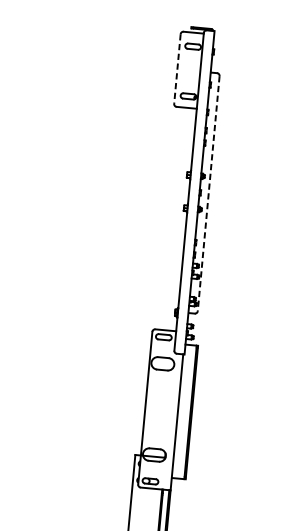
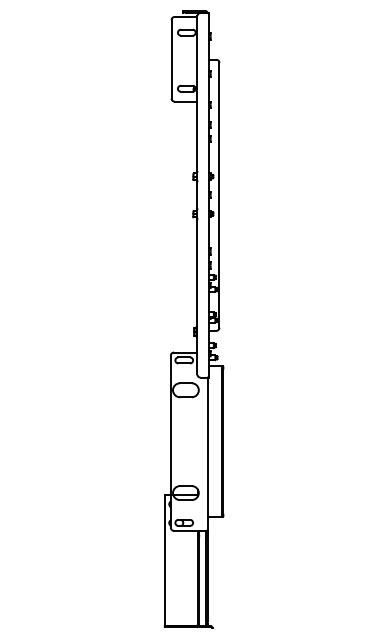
line: (177, 69) -> (171, 59), dashed -> solid
line: (208, 193) -> (219, 195), dashed -> solid

